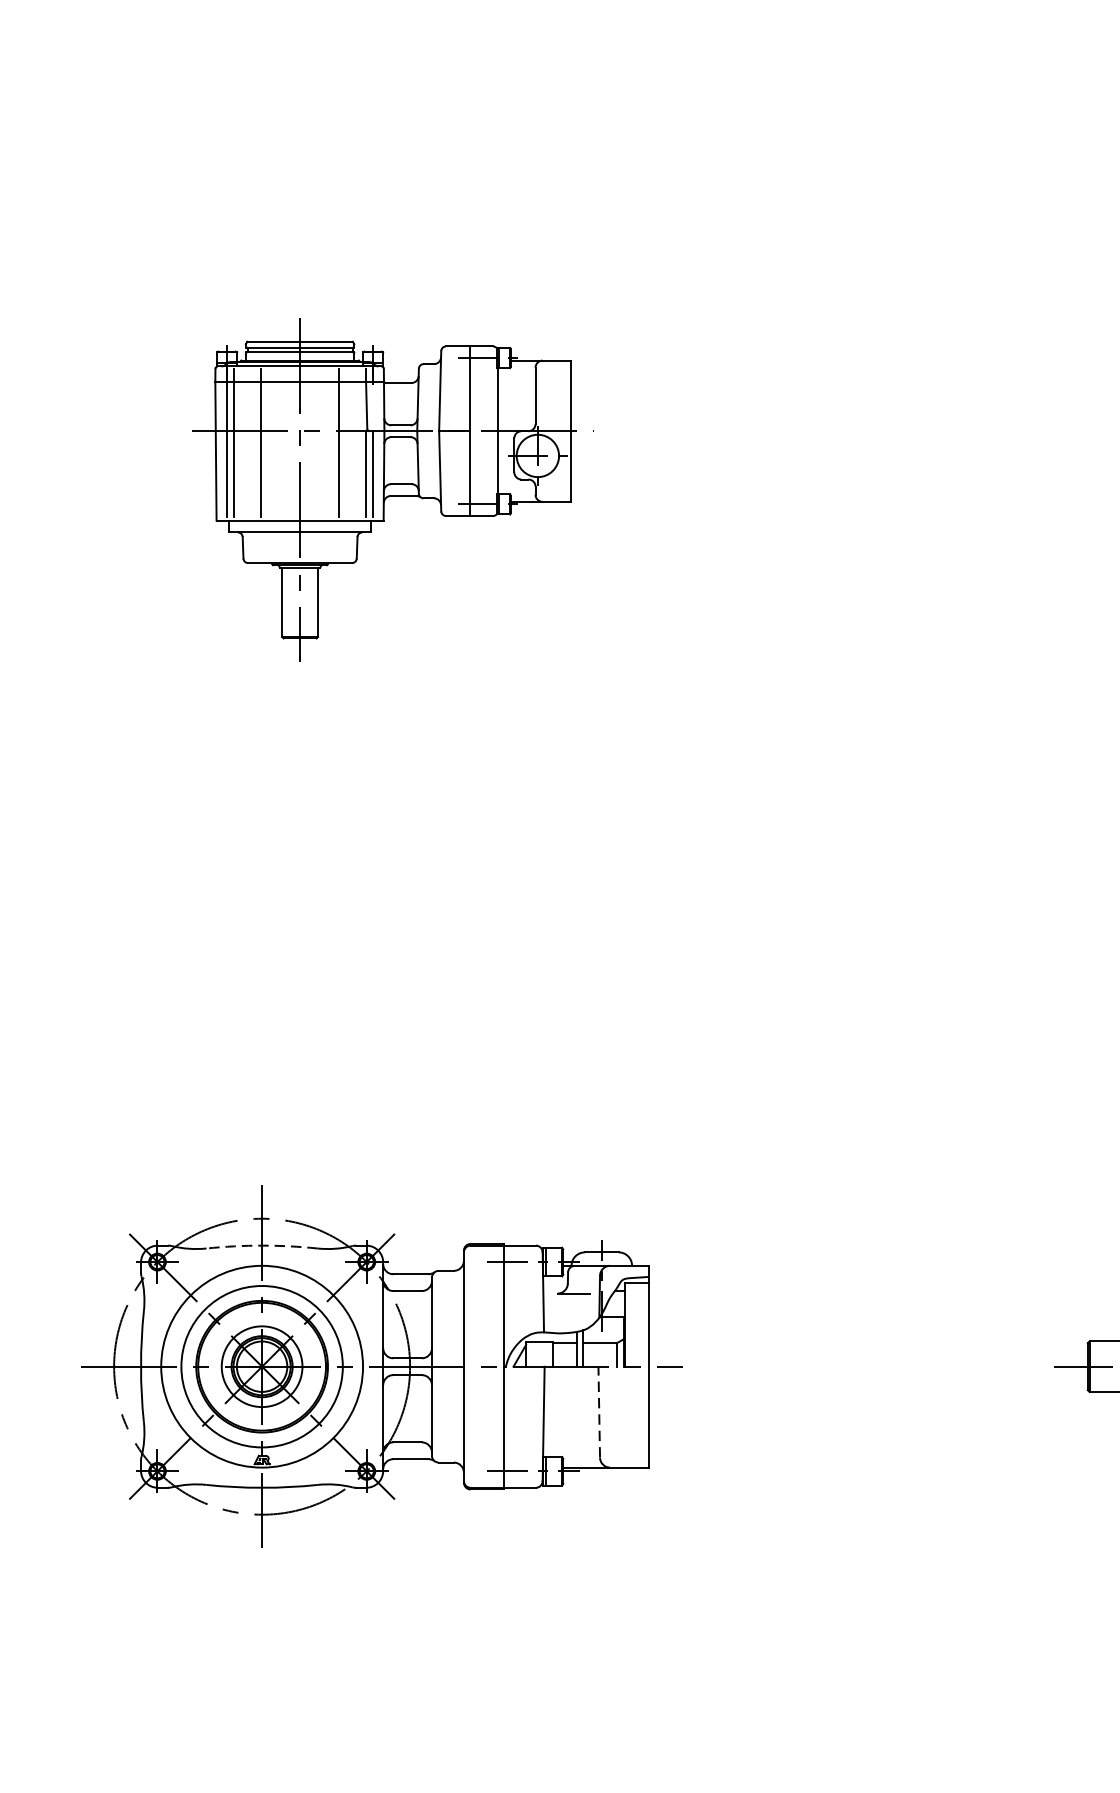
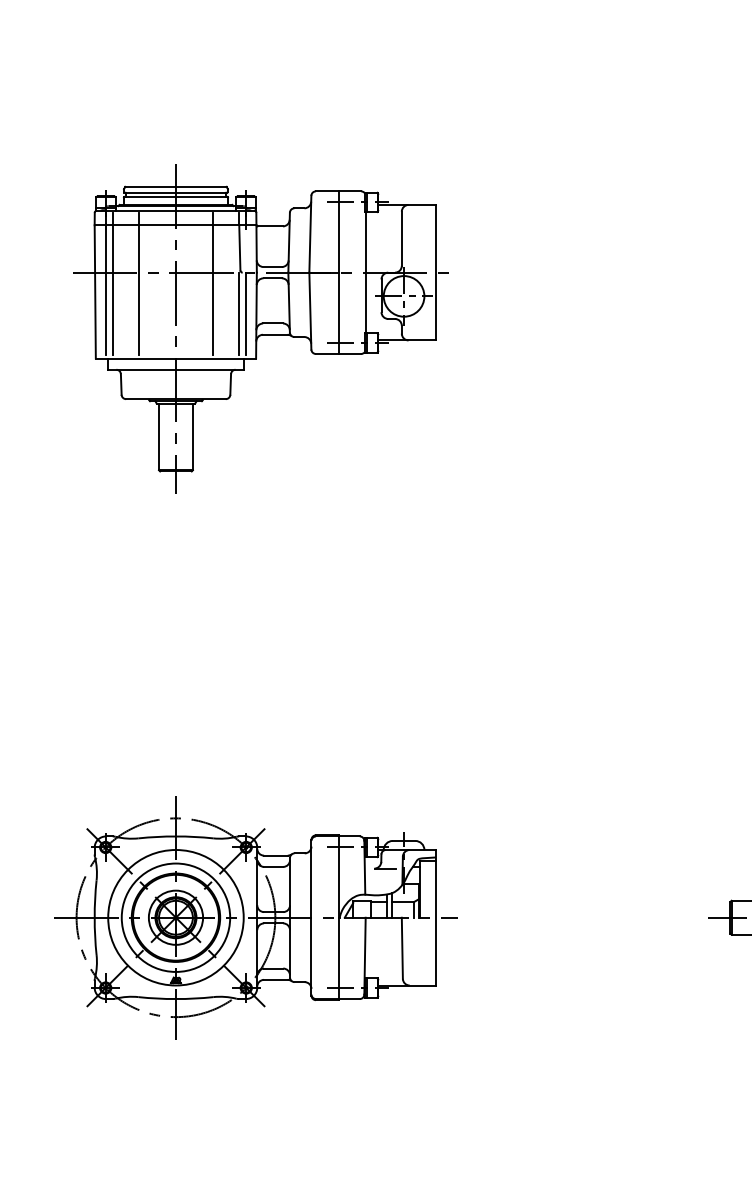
part: (387, 489) -> (260, 328), size x1.43
arc: (261, 1245) -> (175, 836), dashed -> solid
line: (599, 1411) -> (402, 947), dashed -> solid

